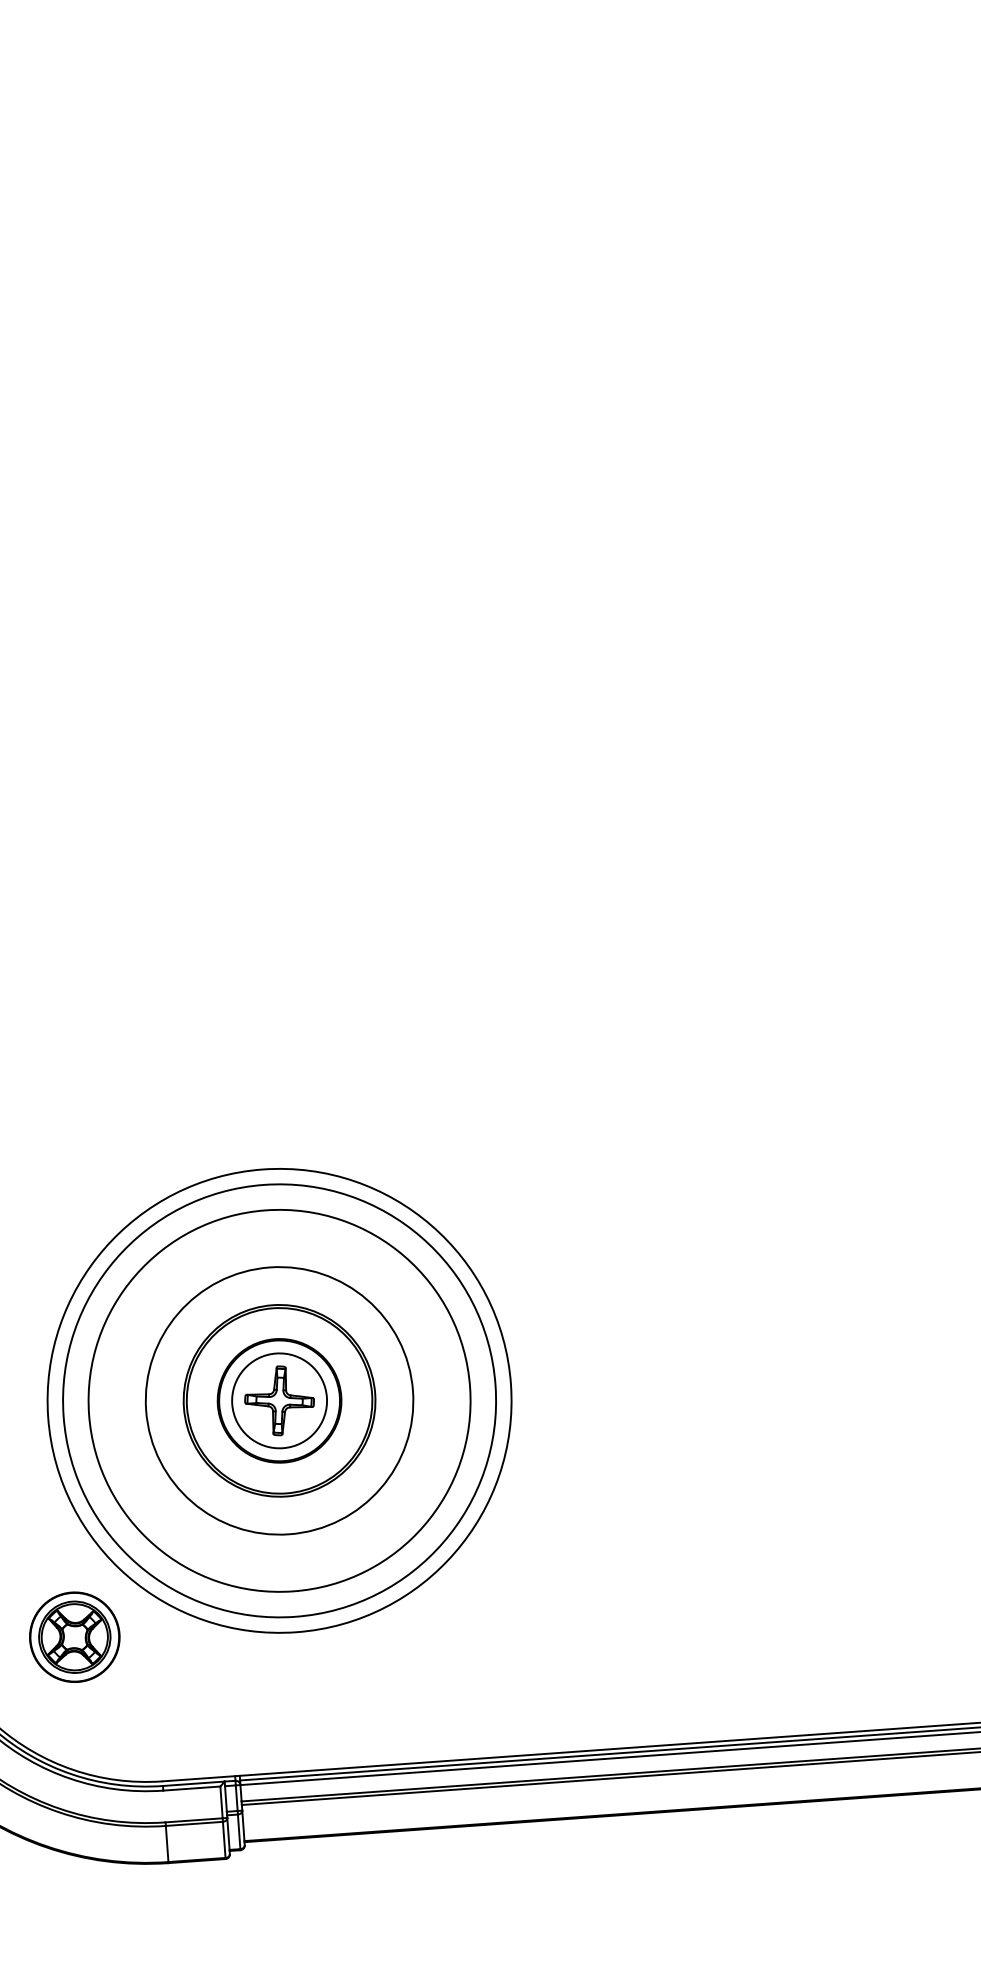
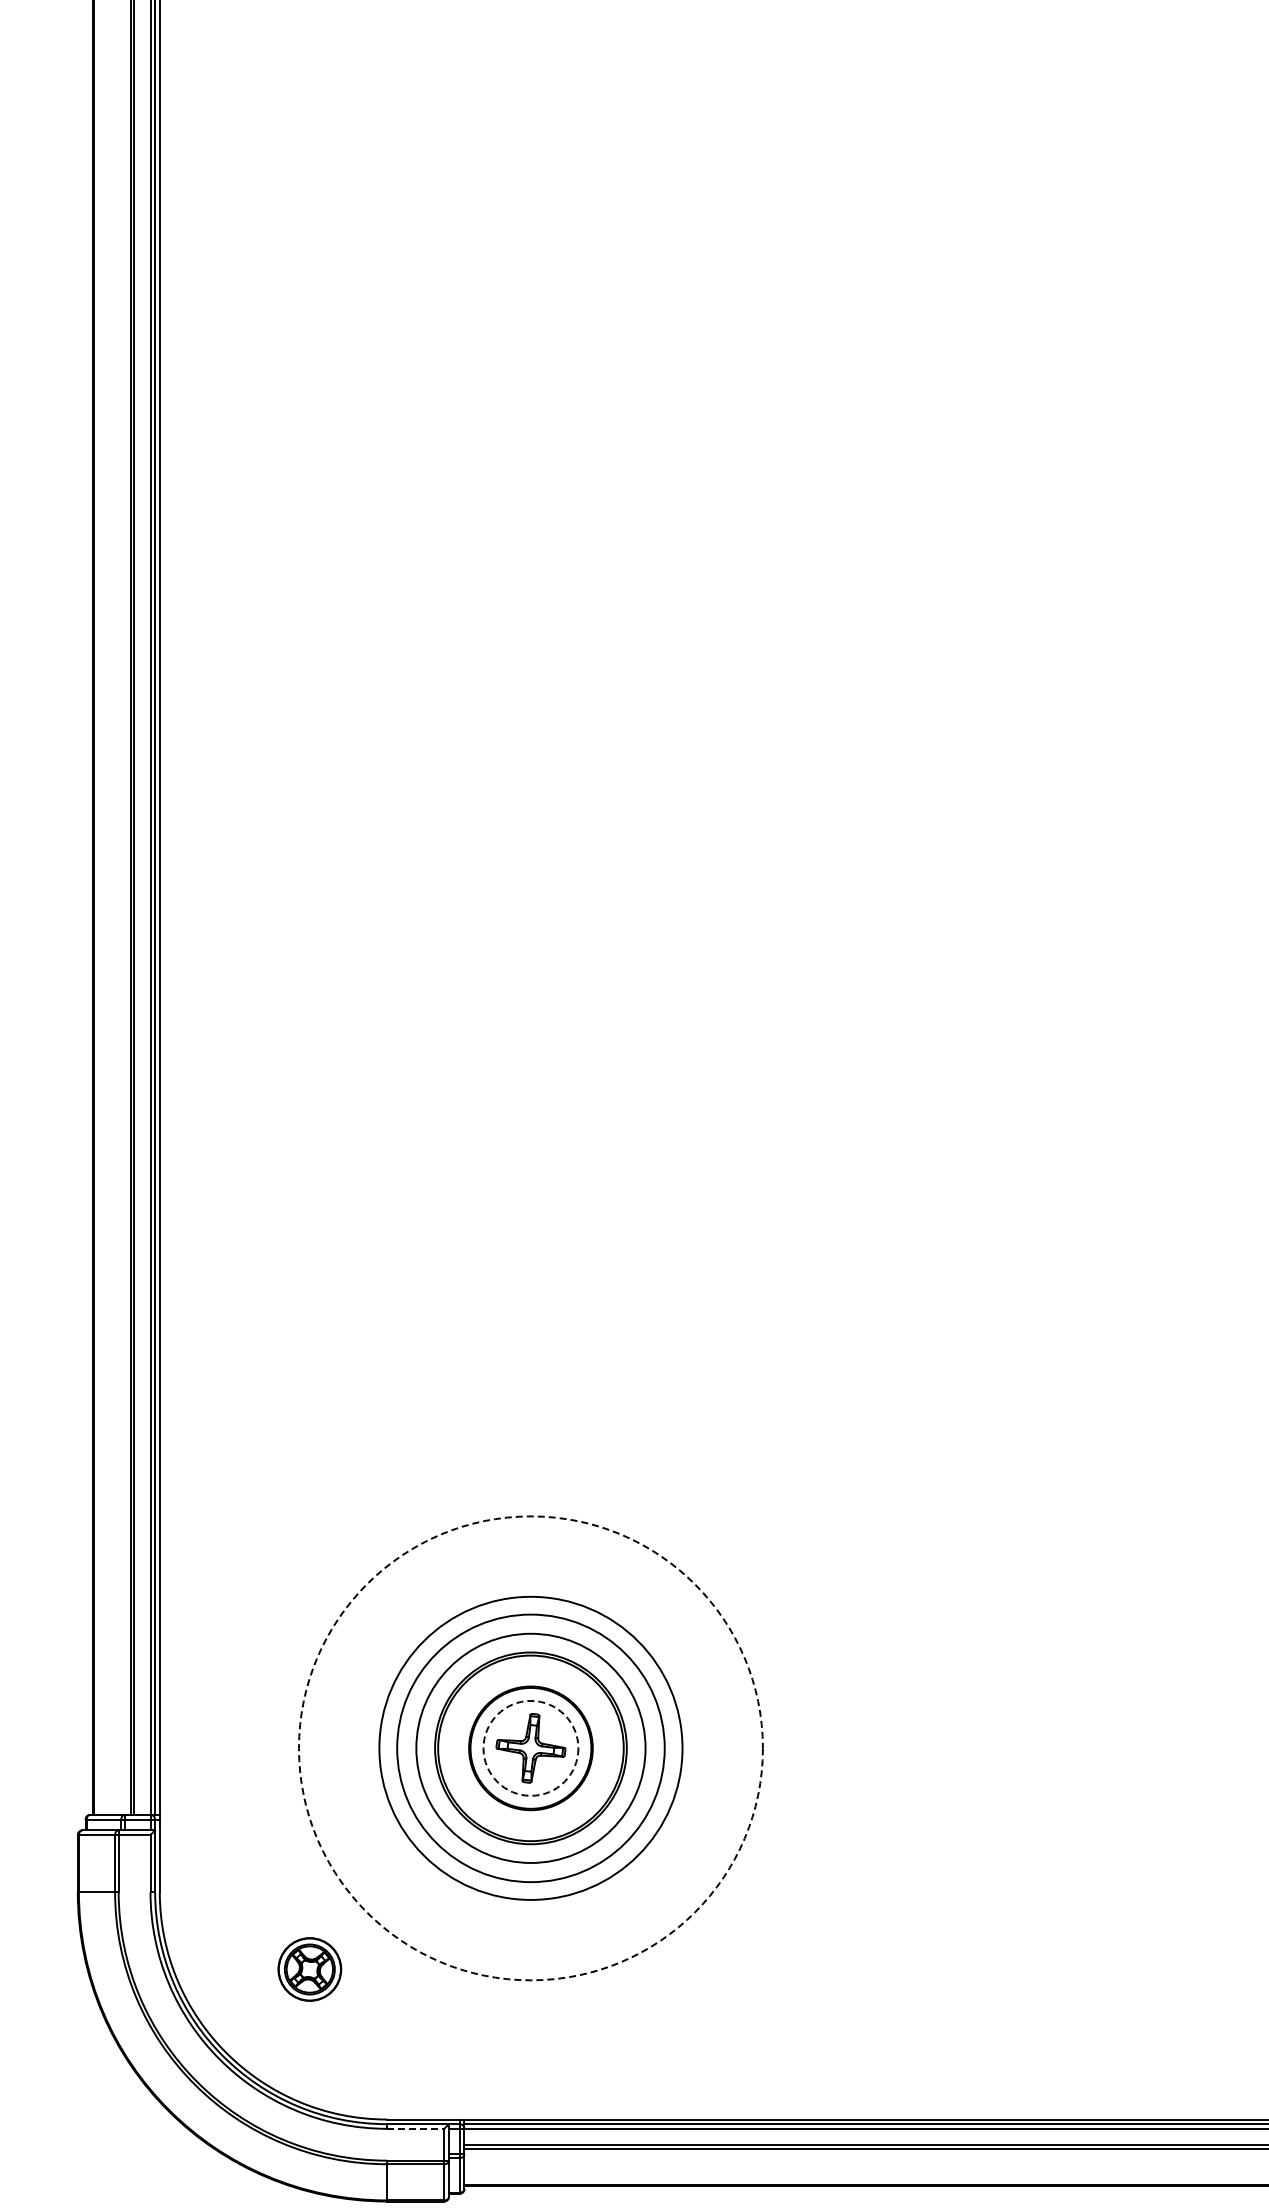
circle: (279, 1400) -> (530, 1747), size x0.7
circle: (279, 1400) -> (530, 1747), solid -> dashed
circle: (279, 1401) -> (530, 1748), size x0.6
circle: (279, 1401) -> (530, 1748), solid -> dashed
part: (74, 1637) -> (309, 1969), size x0.7
line: (191, 1788) -> (415, 2128), solid -> dashed

